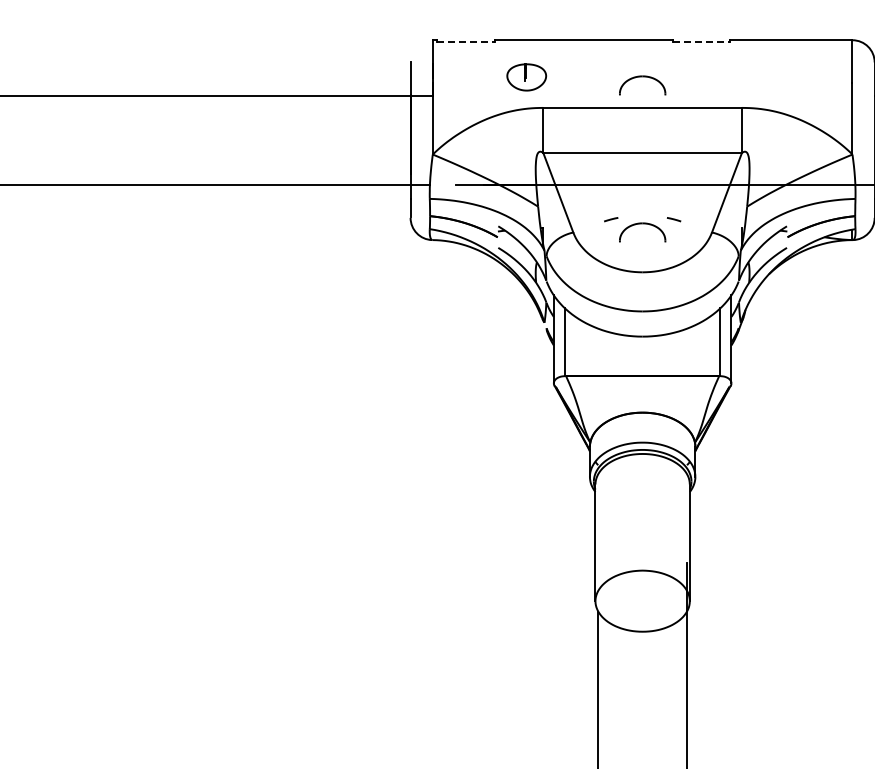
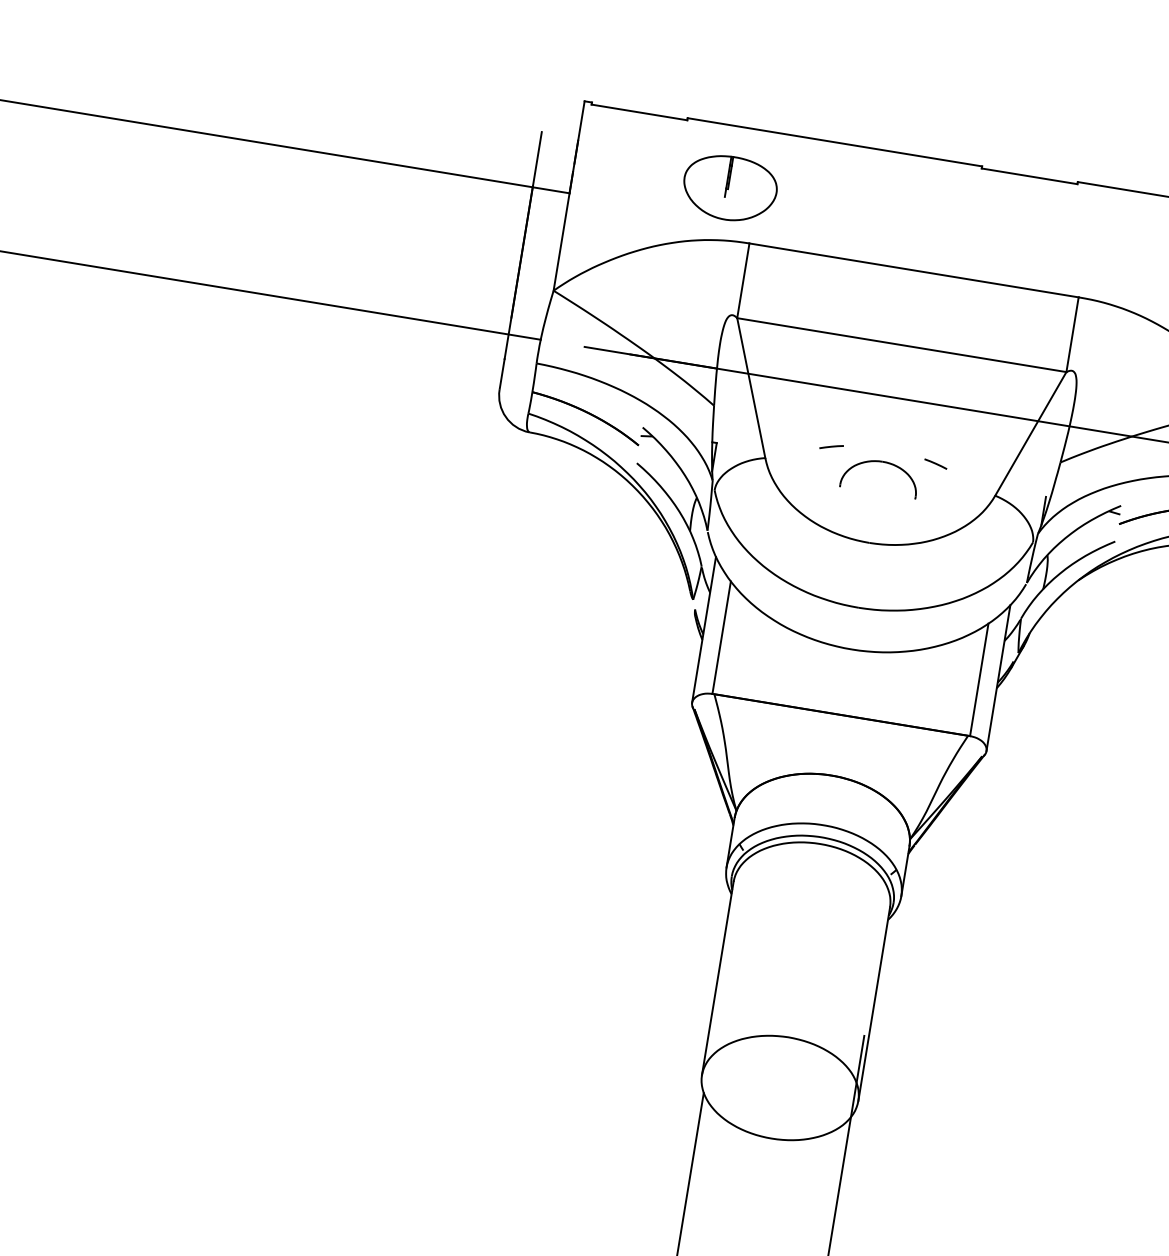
line: (466, 41) -> (640, 112), dashed -> solid
line: (701, 41) -> (1029, 176), dashed -> solid
part: (526, 77) -> (729, 188), size x1.43
part: (642, 77) -> (922, 219), removed

